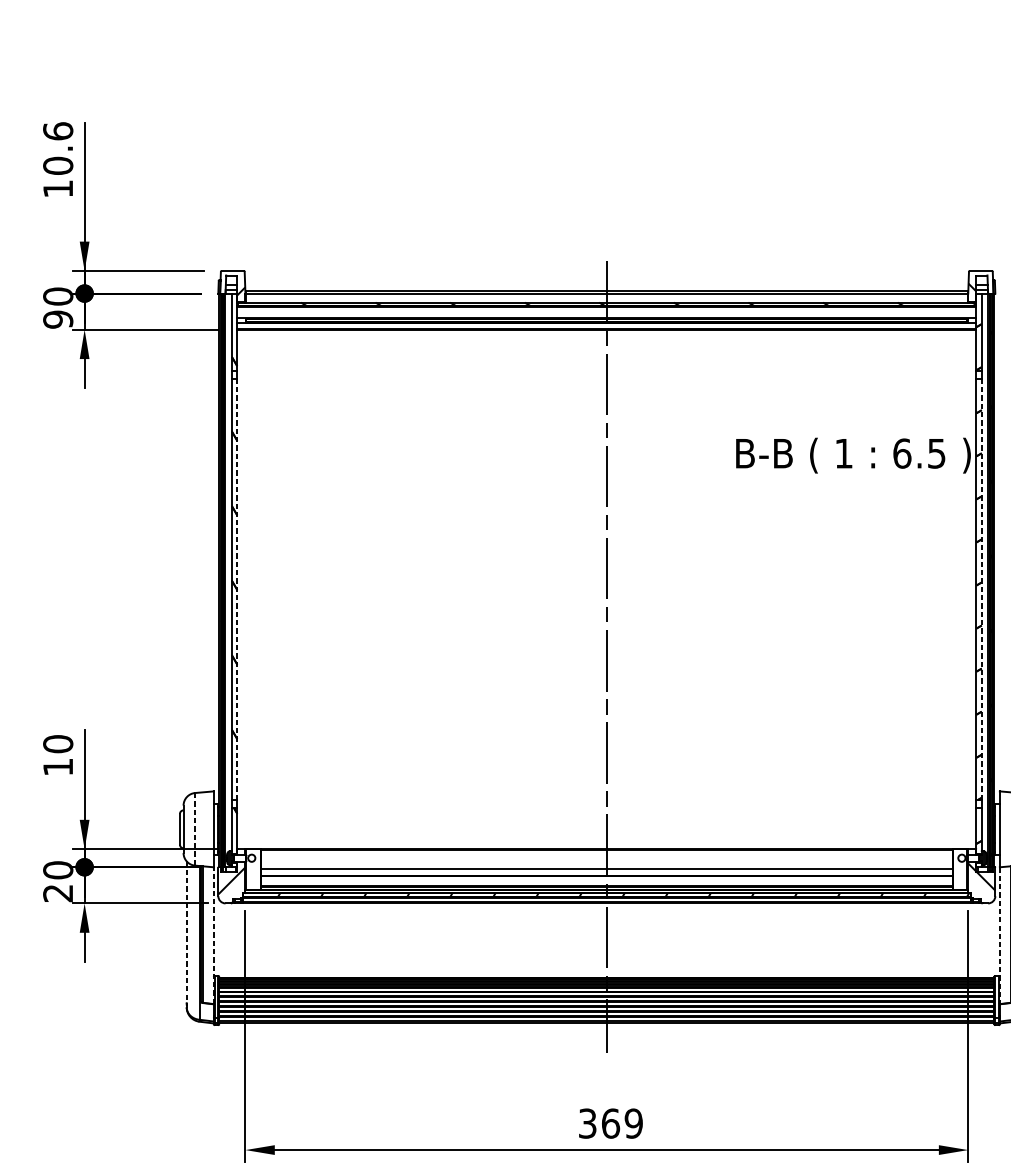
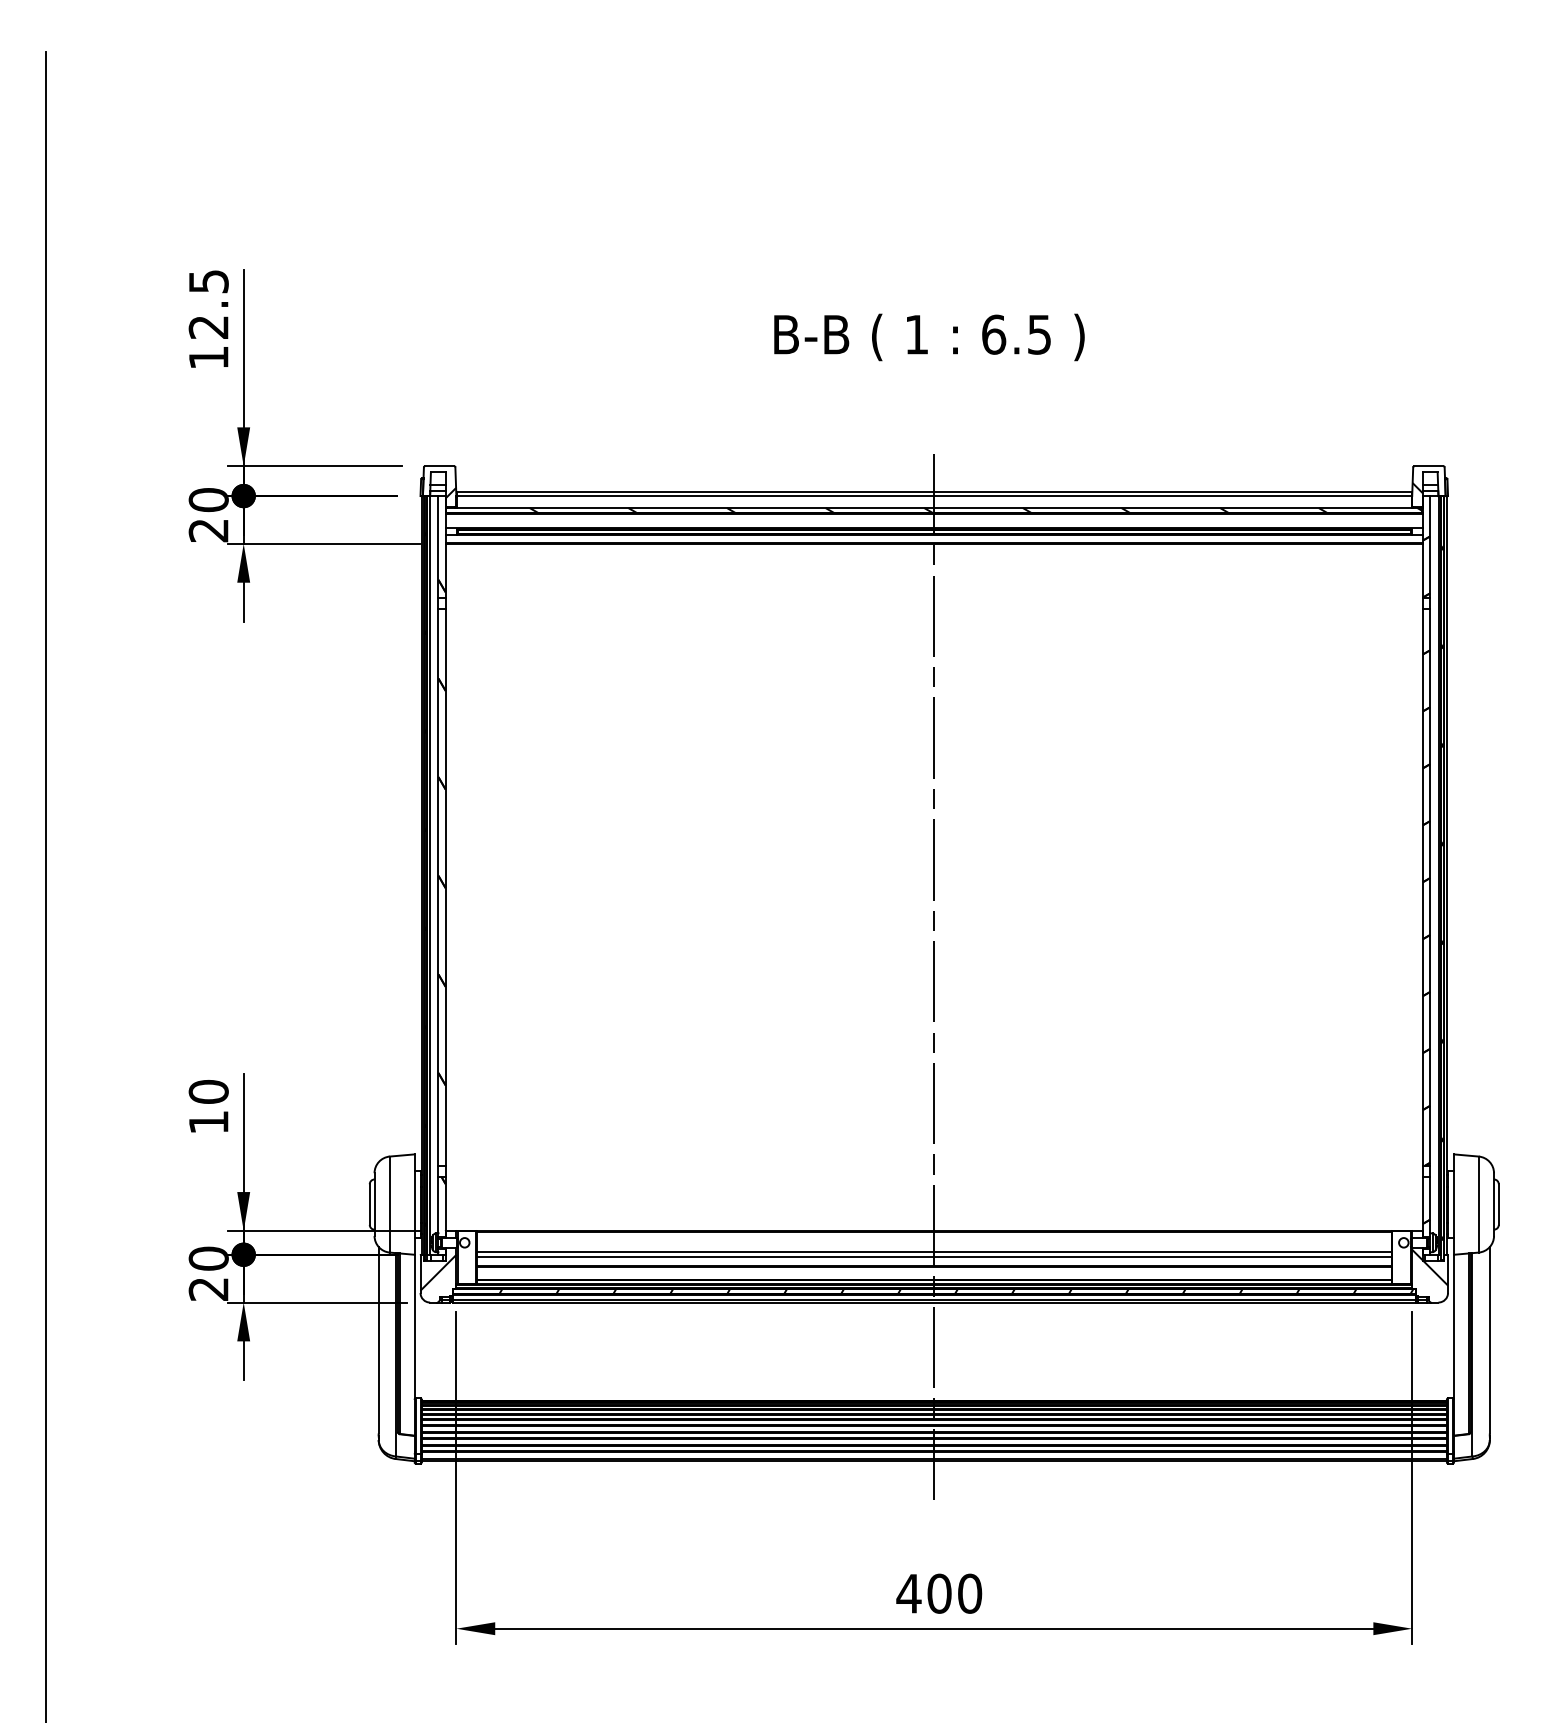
text: (58, 148) -> (208, 304), 10.6 -> 12.5
text: (58, 319) -> (208, 530), 90 -> 20
text: (853, 455) -> (929, 337), moved
line: (237, 588) -> (445, 886), dashed -> solid
line: (982, 588) -> (1430, 886), dashed -> solid
line: (194, 830) -> (389, 1205), dashed -> solid
line: (606, 865) -> (933, 1252), added
line: (186, 932) -> (378, 1340), dashed -> solid
line: (213, 935) -> (414, 1344), dashed -> solid
line: (1000, 935) -> (1454, 1345), dashed -> solid
text: (610, 1123) -> (939, 1593), 369 -> 400

